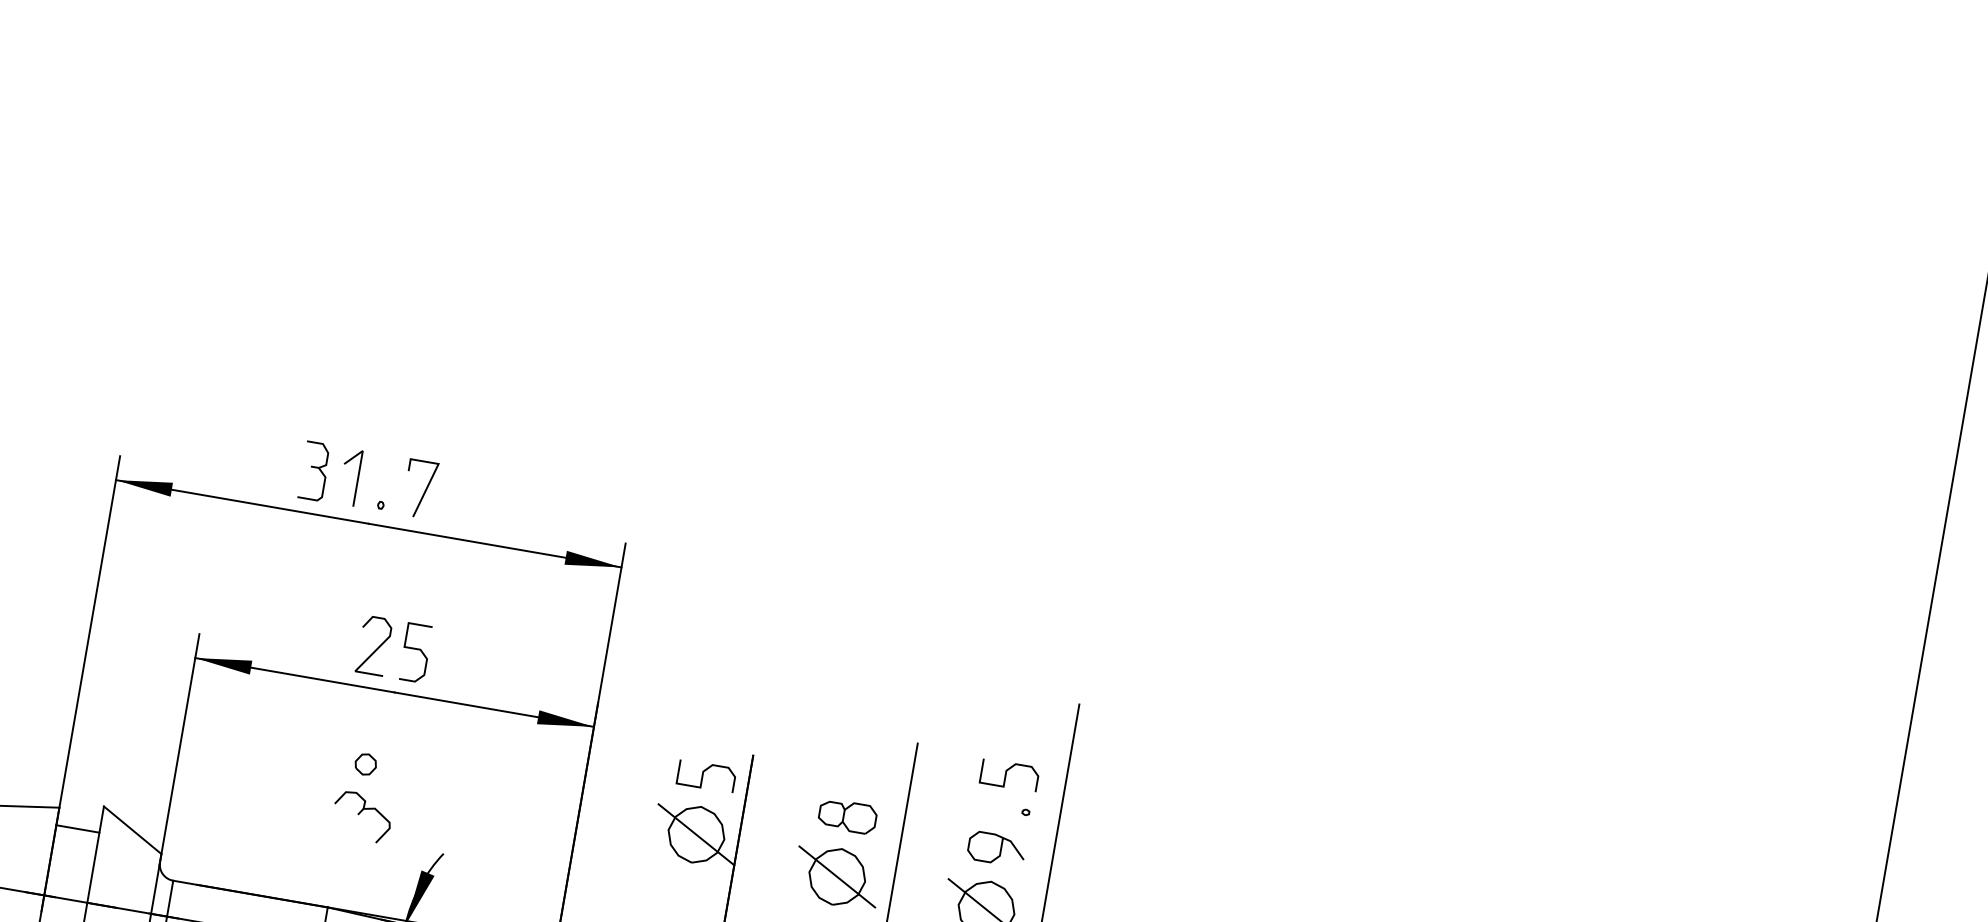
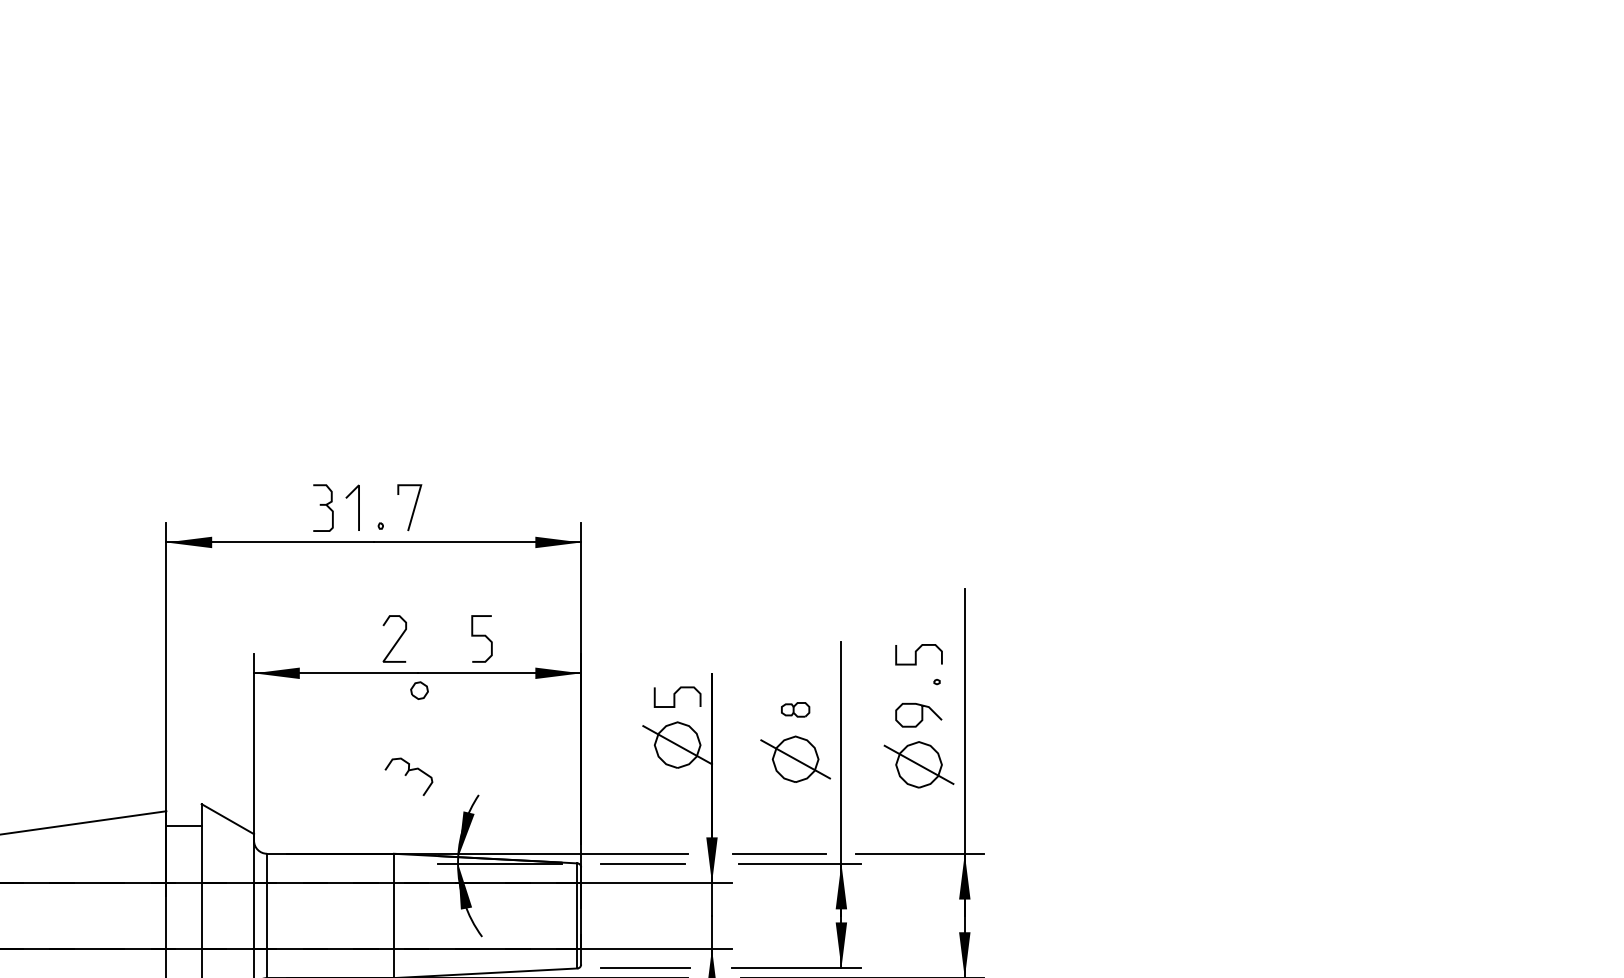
curve: (415, 649) -> (481, 636), moved
part: (365, 764) -> (419, 690), moved
part: (847, 816) -> (795, 709), size x0.6

